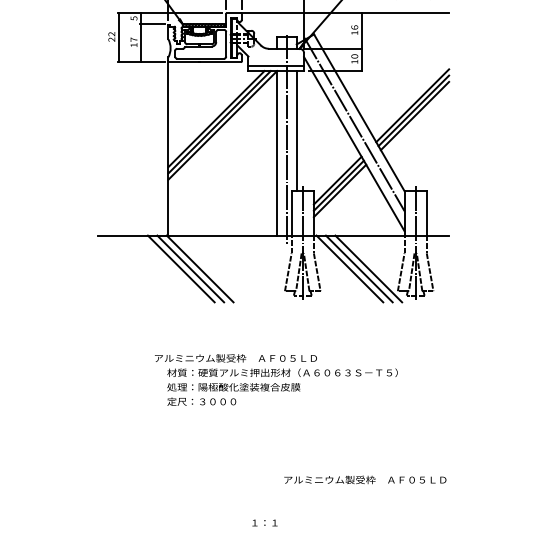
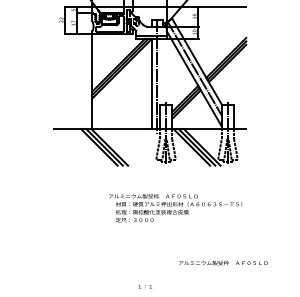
line: (296, 130) -> (162, 71), removed
text: (276, 380) -> (175, 208), moved
text: (365, 478) -> (223, 262), moved

